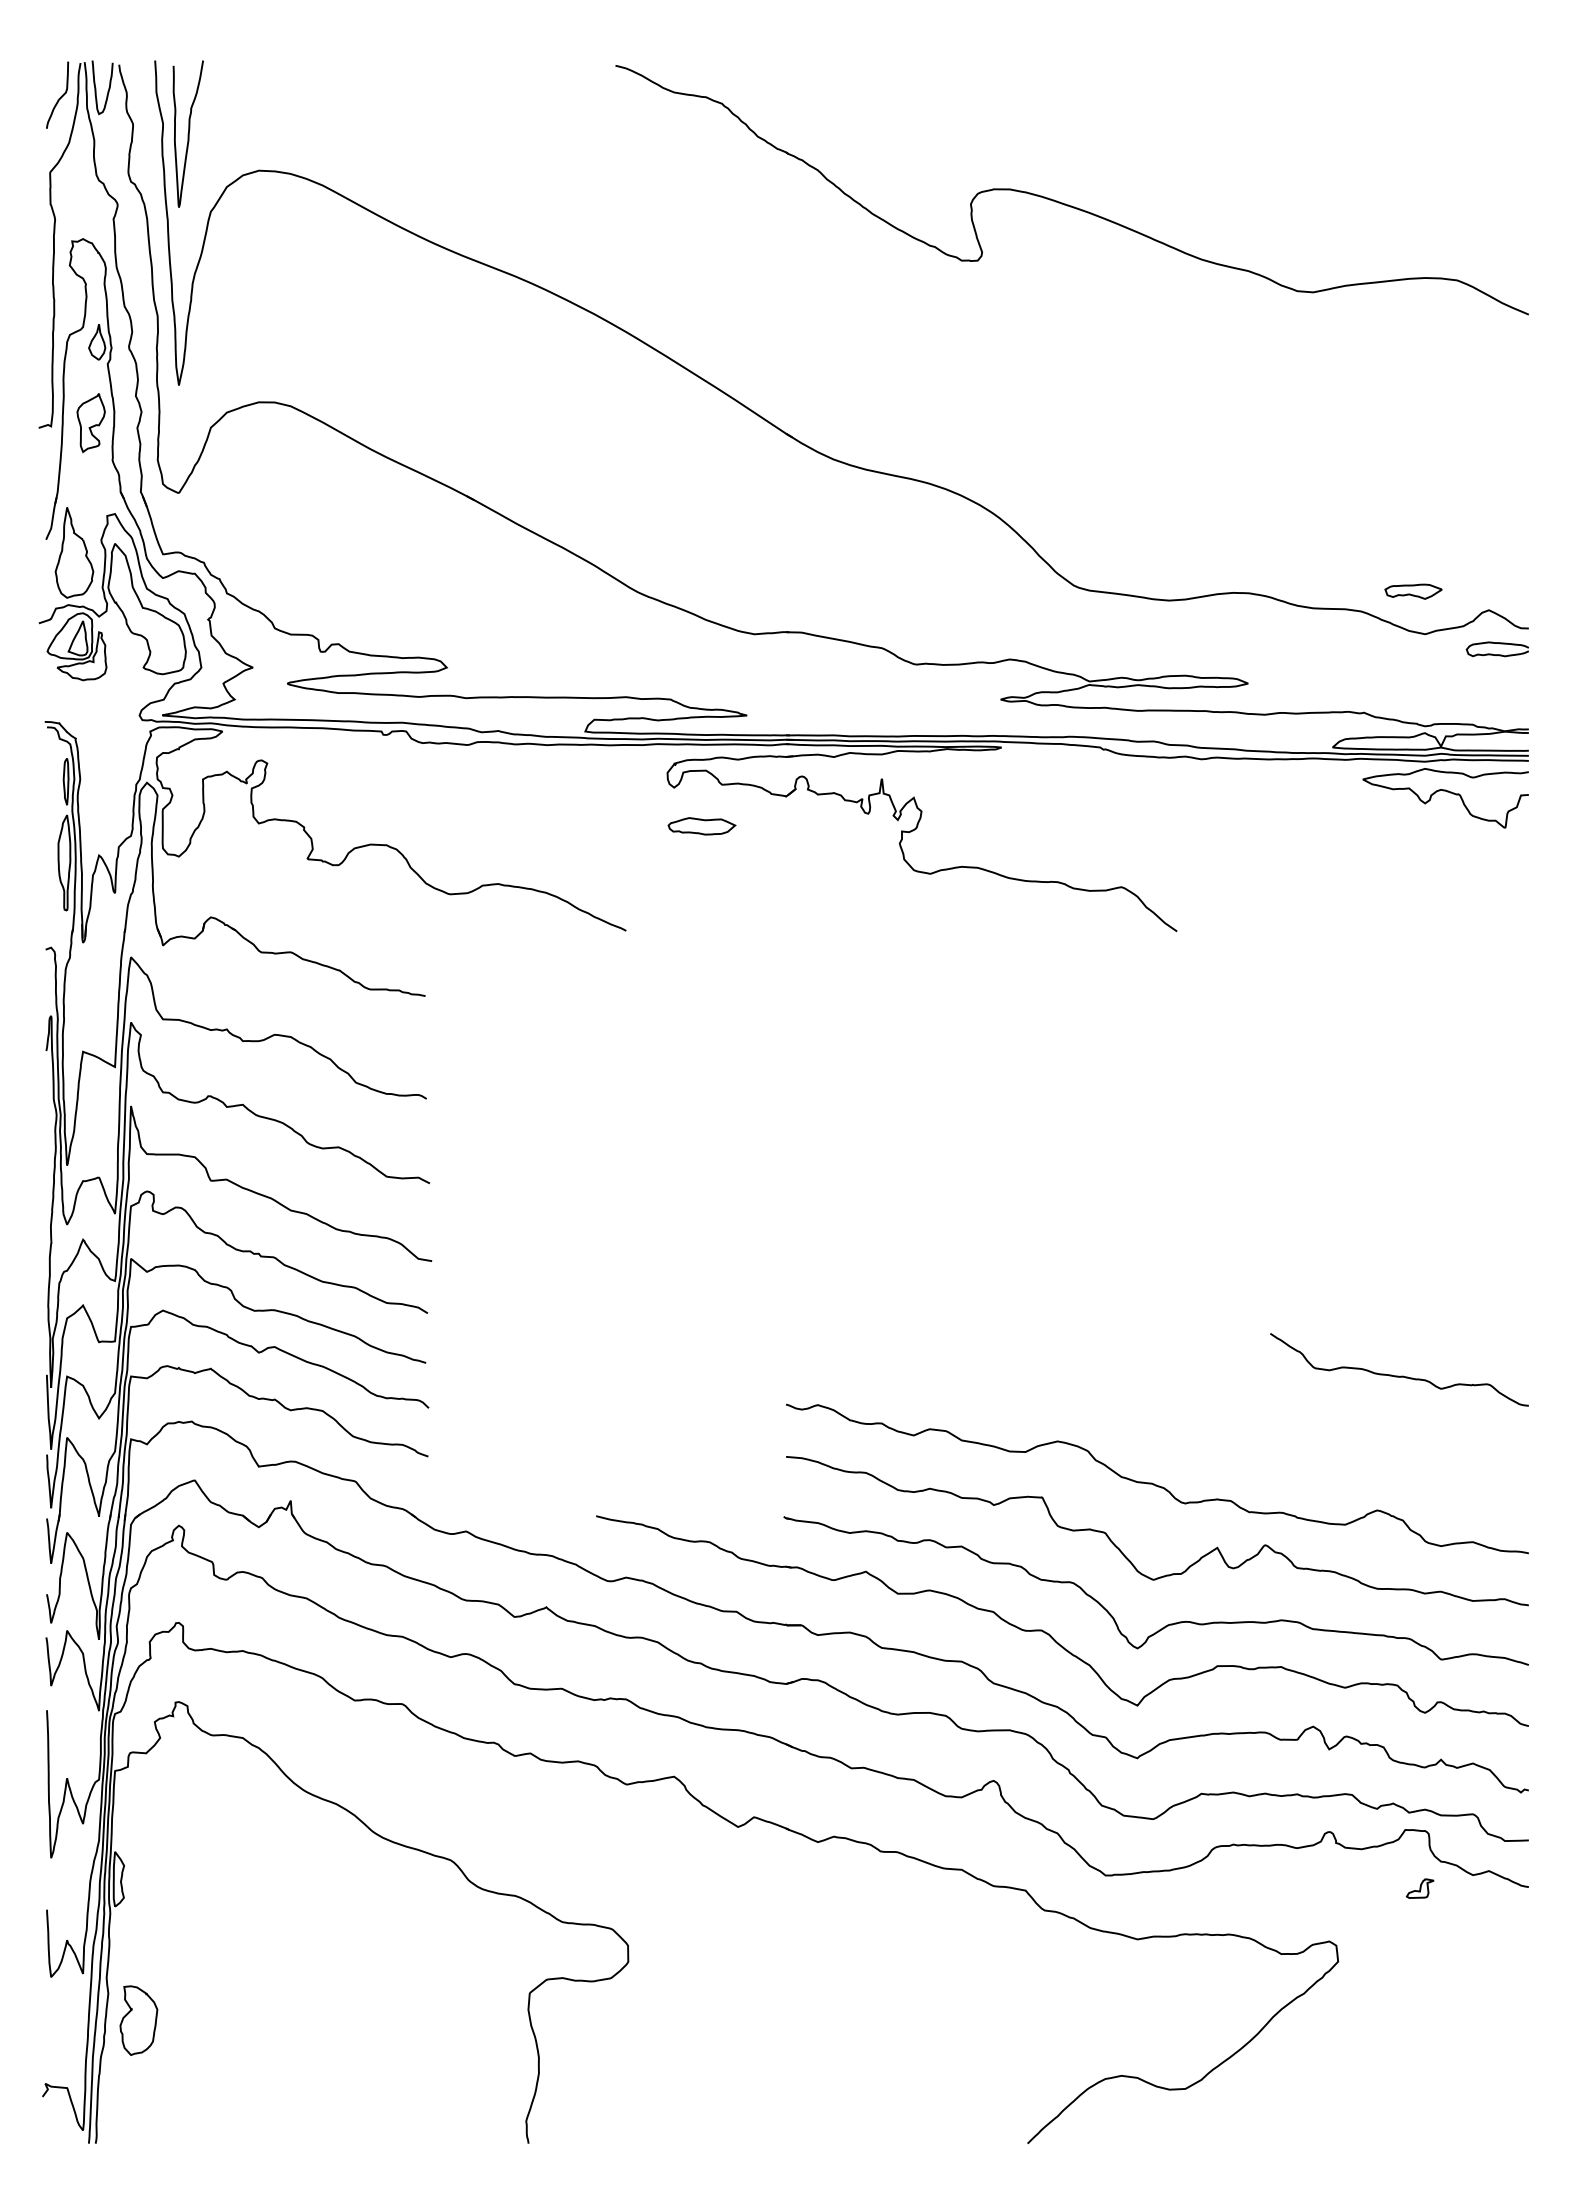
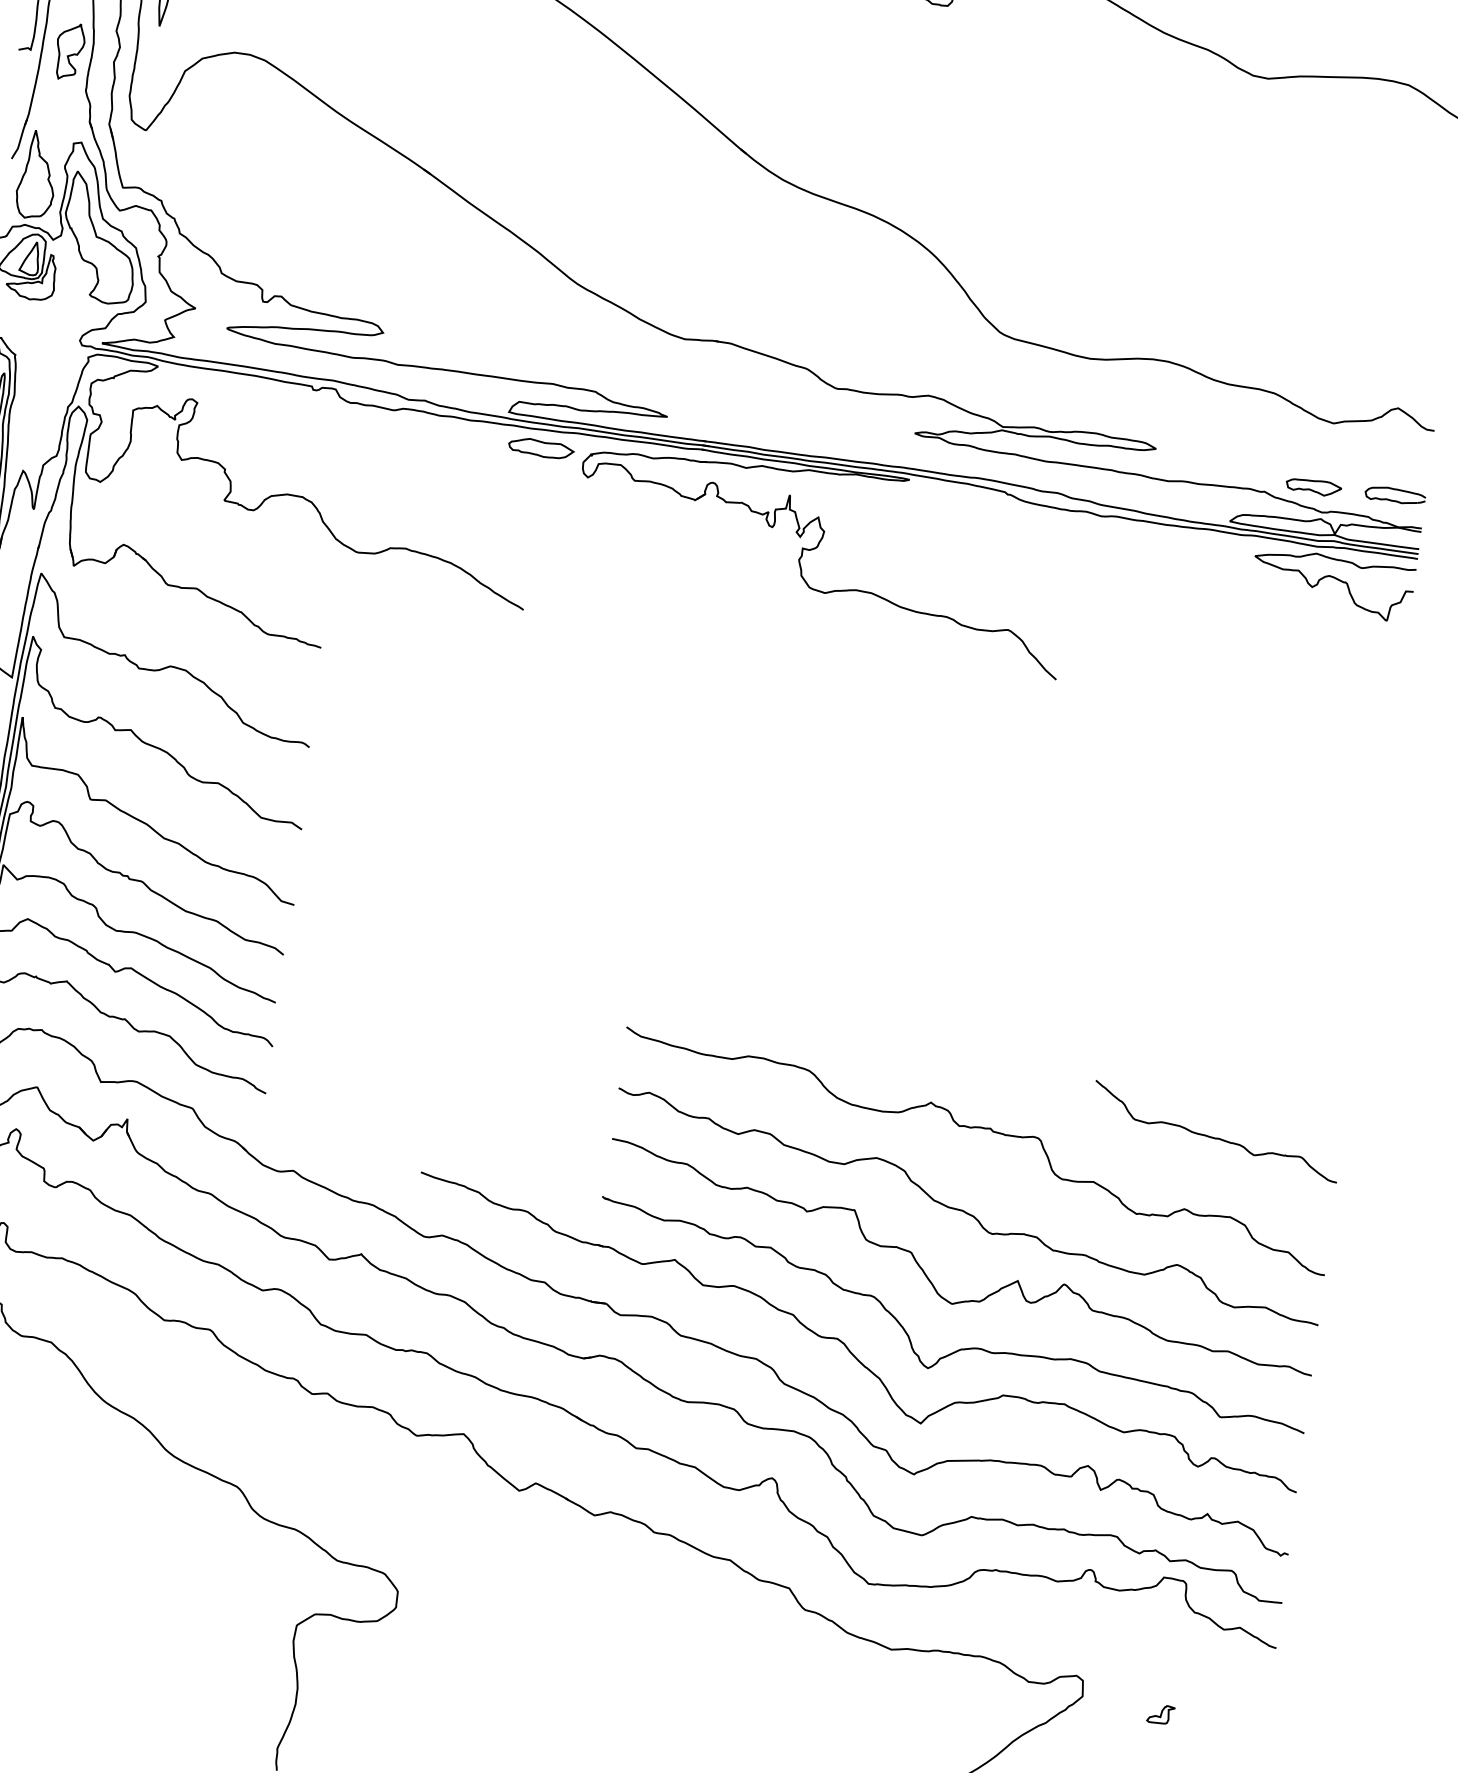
part: (1413, 591) -> (1313, 487), moved
part: (1496, 649) -> (1394, 495), moved
part: (701, 826) -> (540, 448), moved
curve: (1153, 1398) -> (974, 1128), added
part: (1420, 1888) -> (1161, 1714), moved

